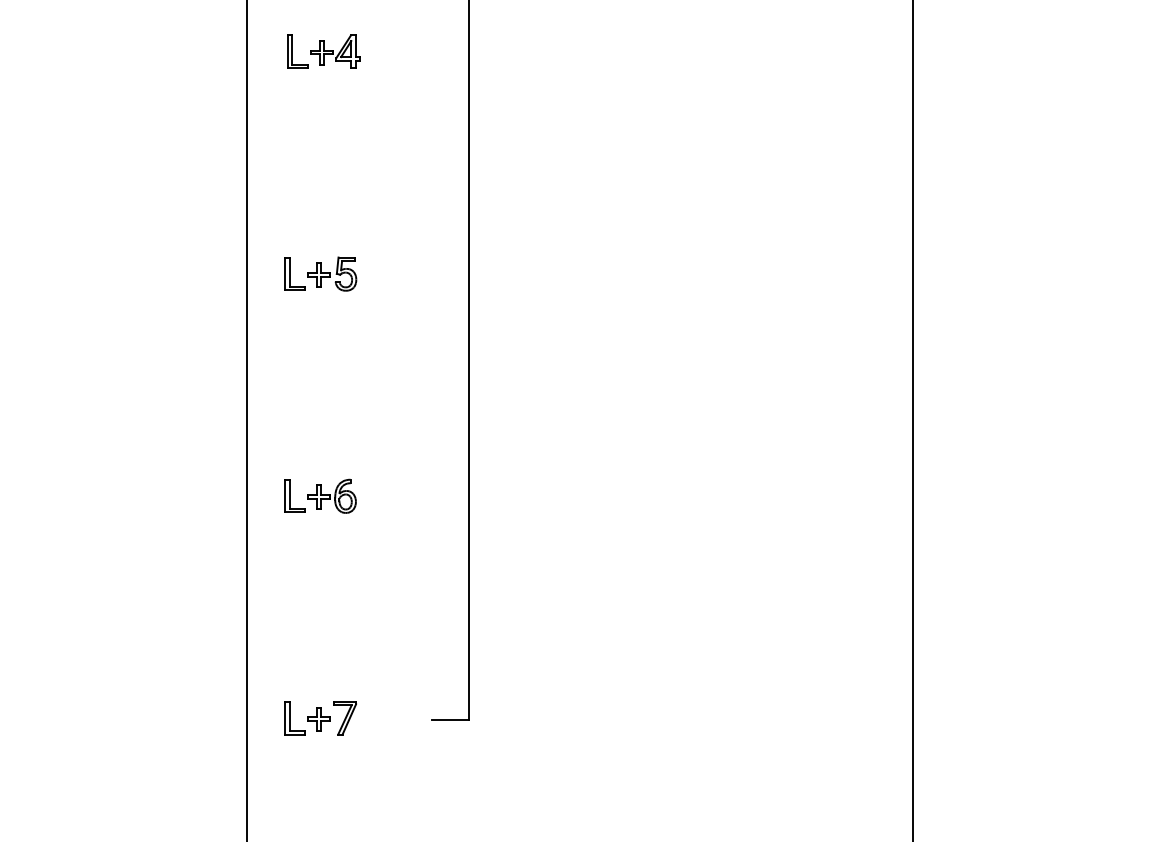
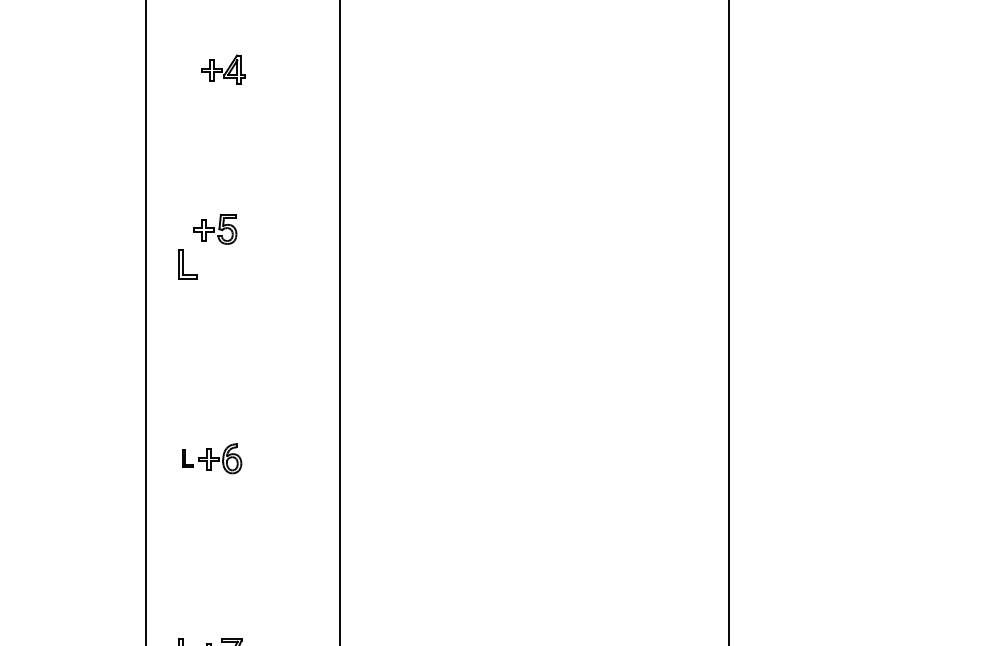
part: (297, 51) -> (190, 69), removed
part: (332, 273) -> (215, 228), moved
part: (294, 495) -> (187, 458), size x0.6

